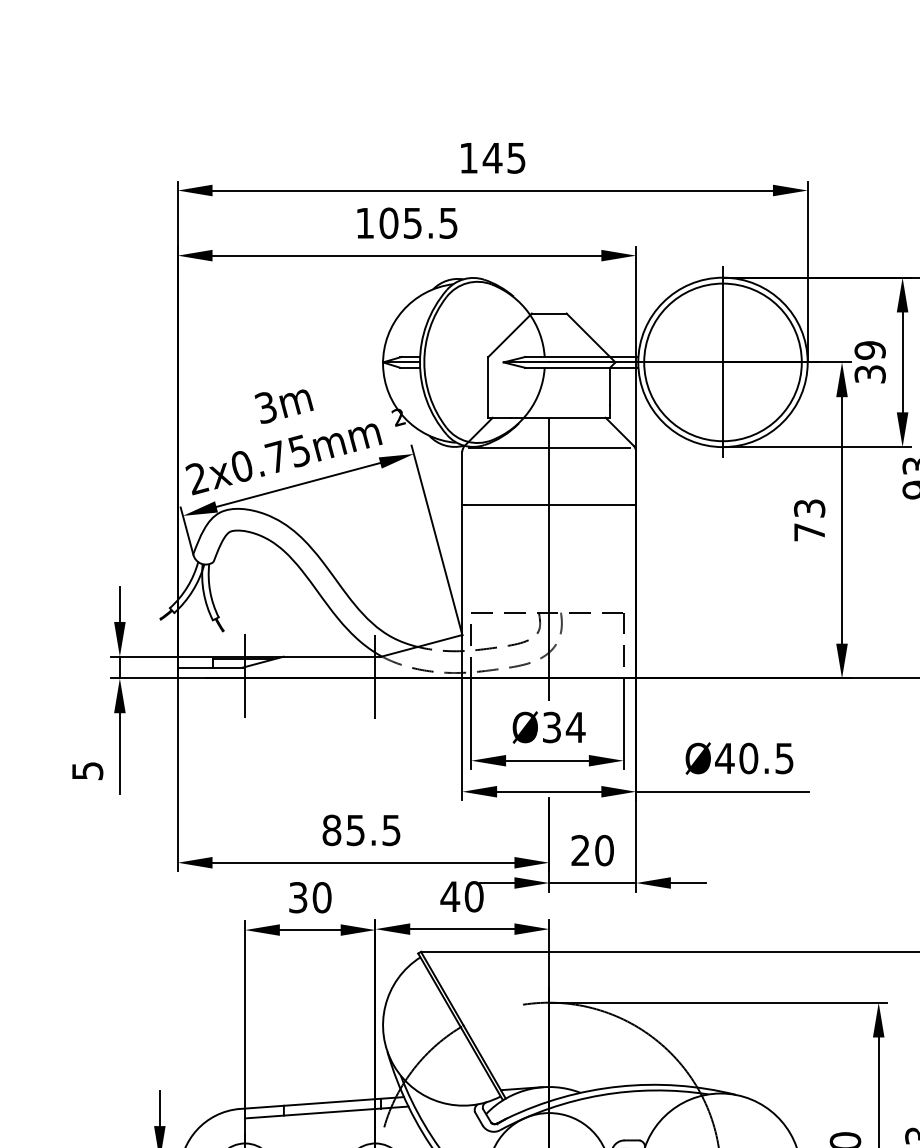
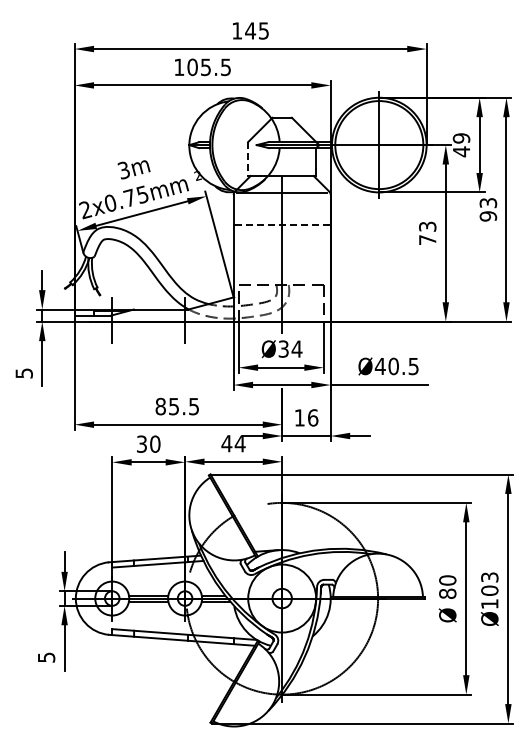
text: (870, 373) -> (461, 151), 39 -> 49
line: (488, 388) -> (248, 159), solid -> dashed
line: (547, 504) -> (281, 224), solid -> dashed
text: (592, 849) -> (306, 417), 20 -> 16
text: (472, 896) -> (239, 443), 40 -> 44

